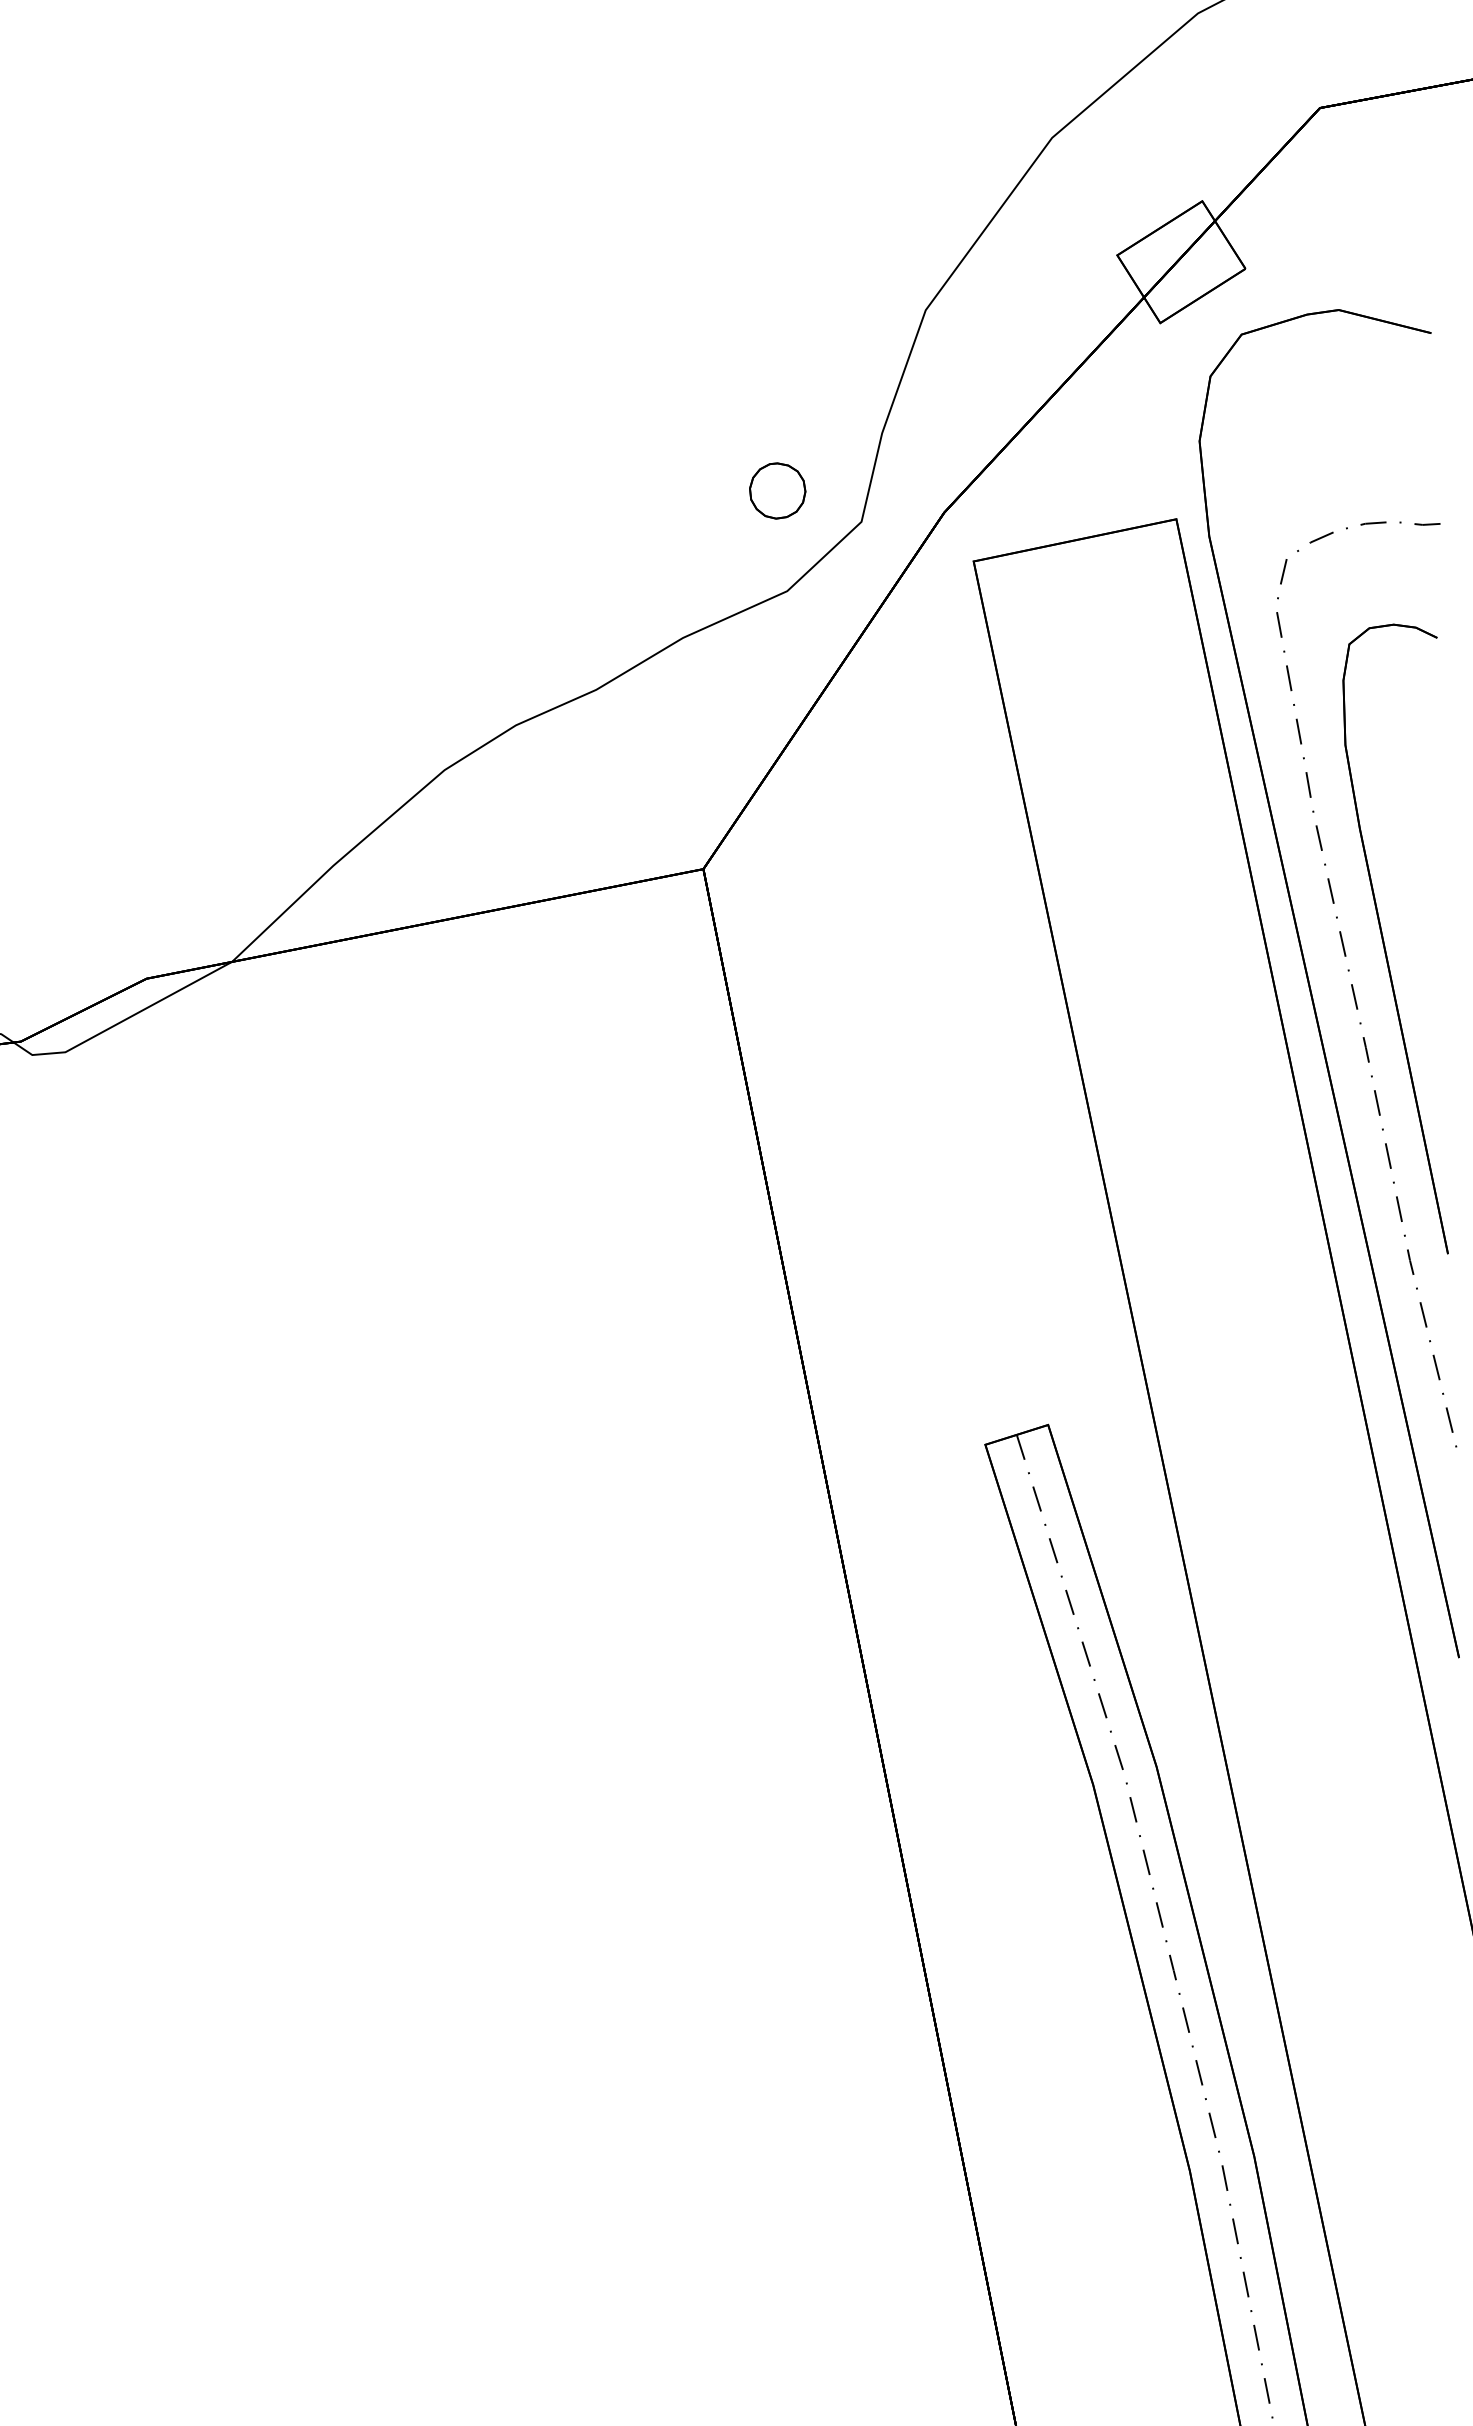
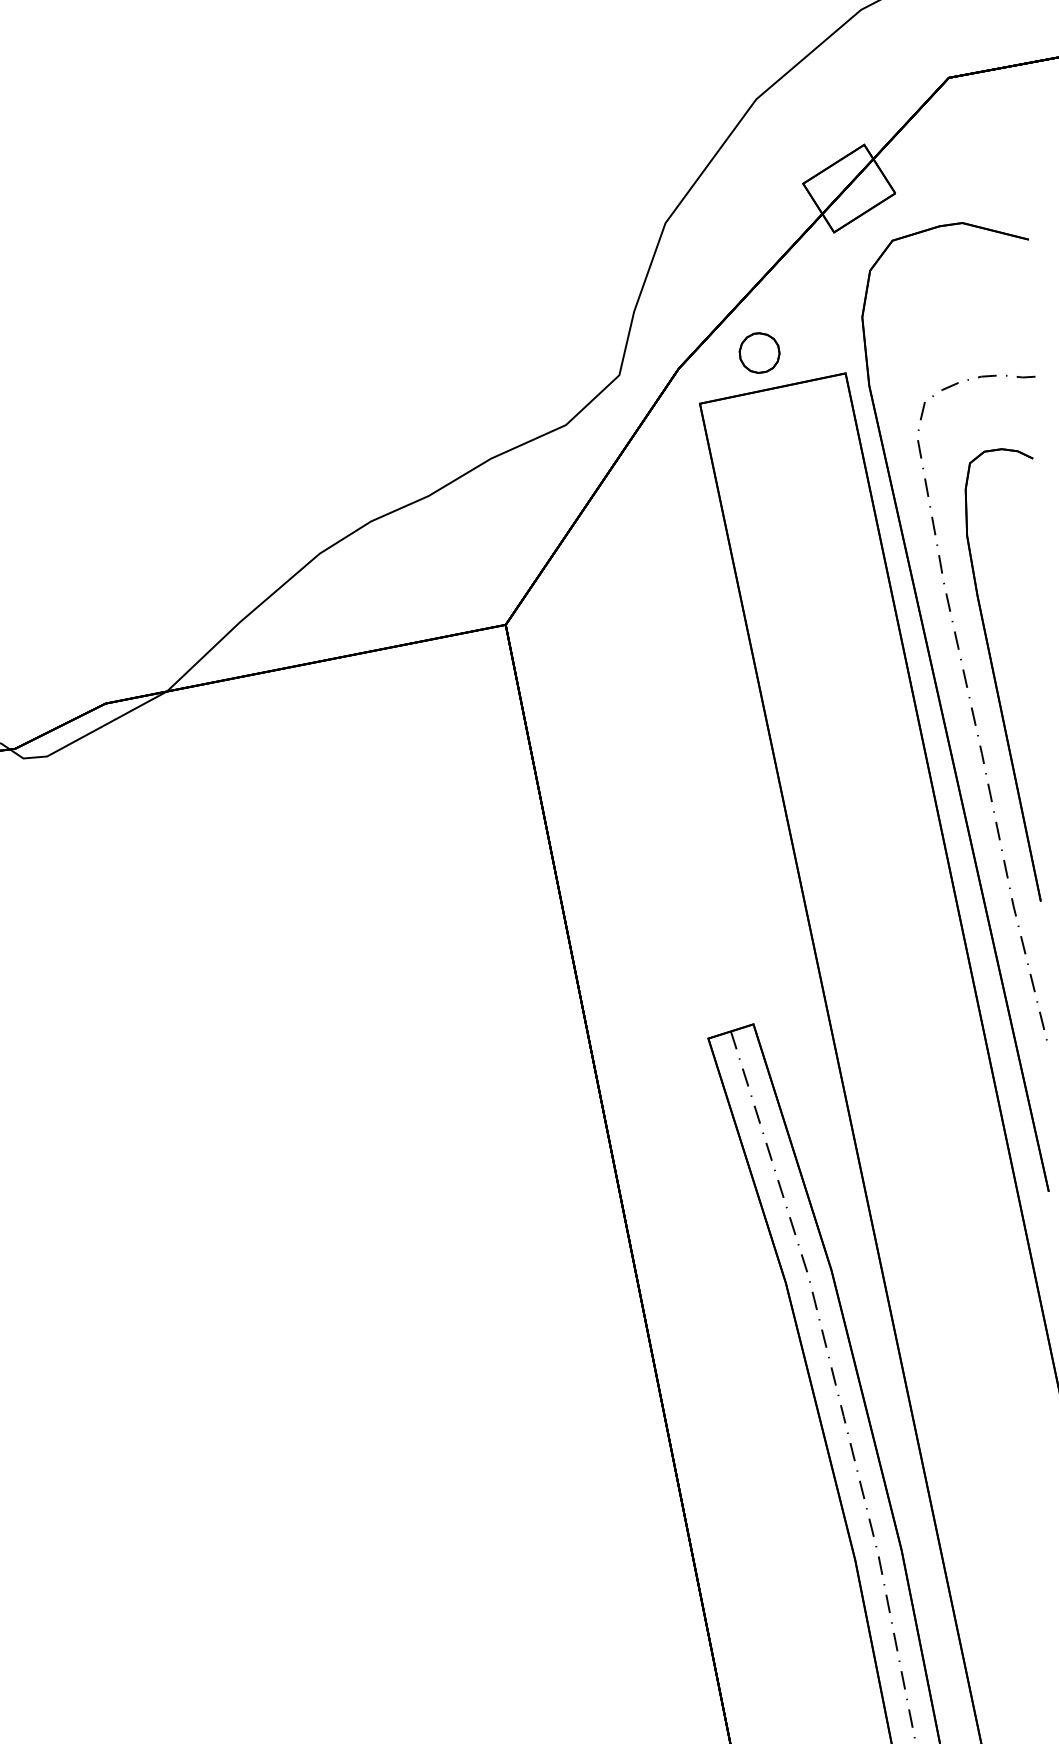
part: (777, 490) -> (759, 352), moved

